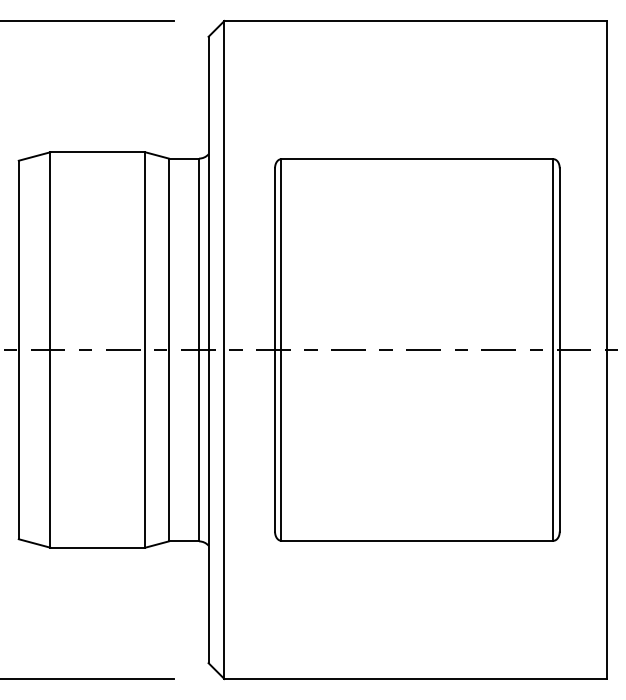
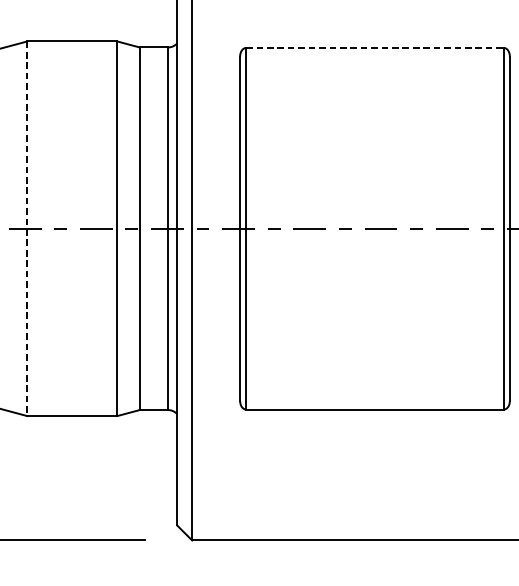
line: (417, 159) -> (375, 48), solid -> dashed
line: (50, 350) -> (27, 229), solid -> dashed

